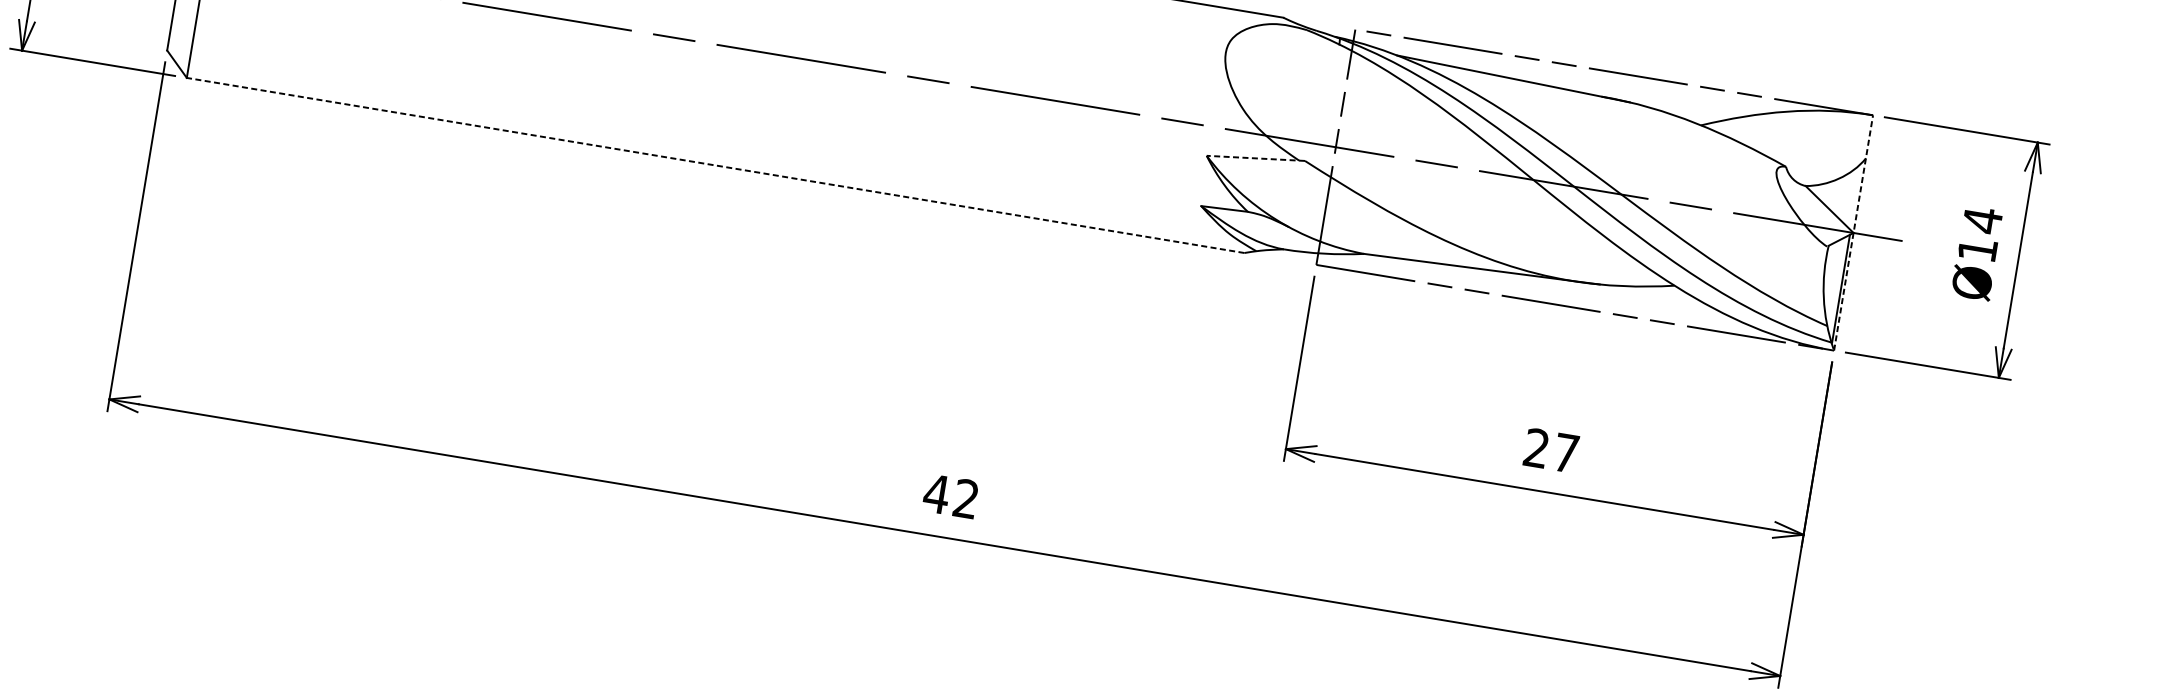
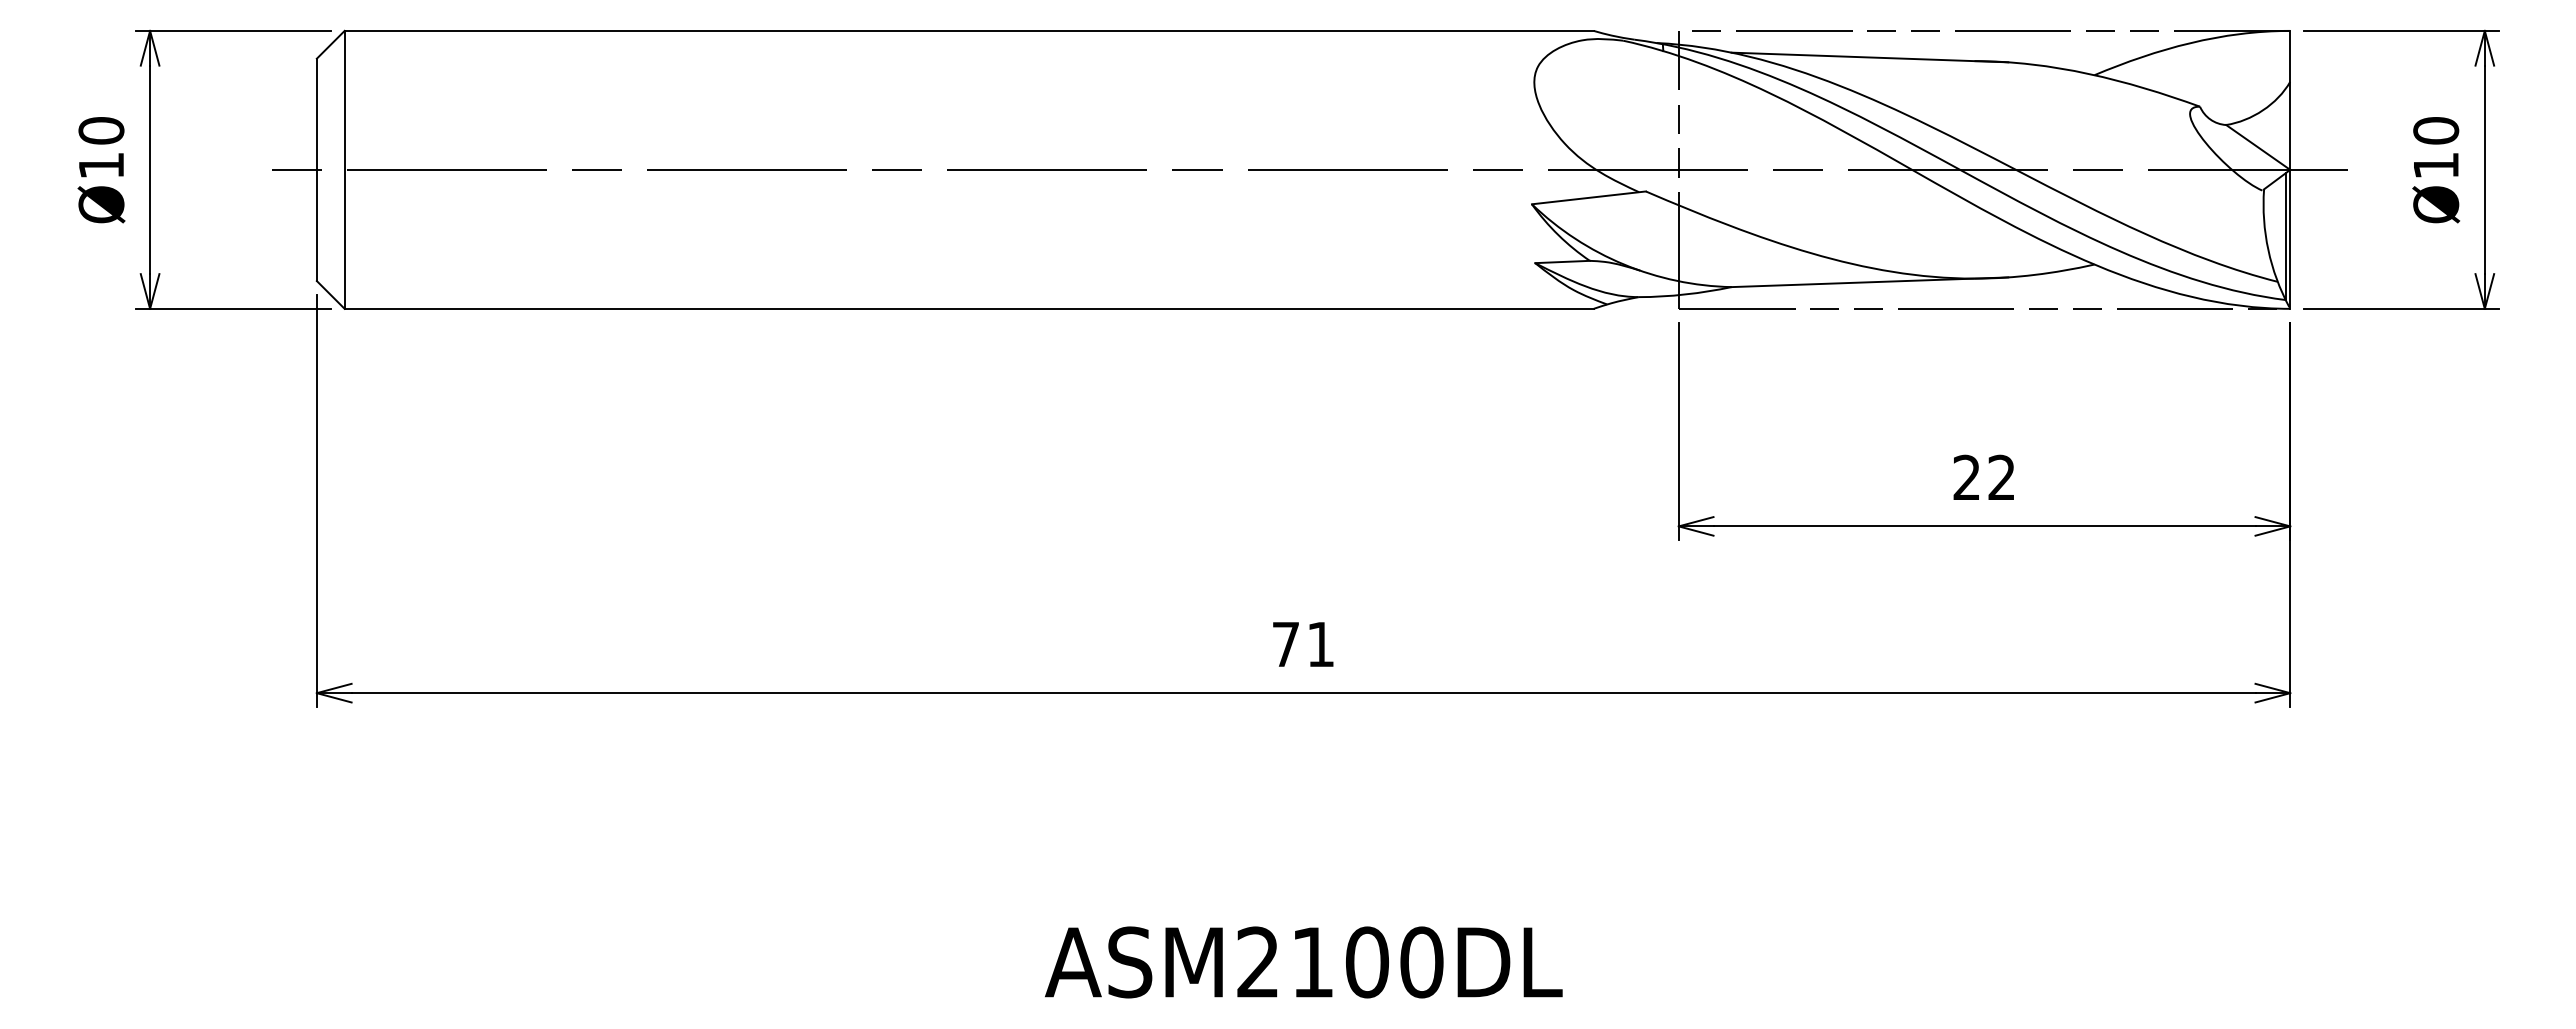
line: (1255, 157) -> (1588, 197), dashed -> solid
line: (715, 165) -> (969, 308), dashed -> solid
text: (1982, 220) -> (2436, 130), Ø14 -> Ø10
line: (1853, 232) -> (2290, 169), dashed -> solid
text: (1566, 452) -> (2001, 476), 27 -> 22
text: (950, 495) -> (1302, 643), 42 -> 71

